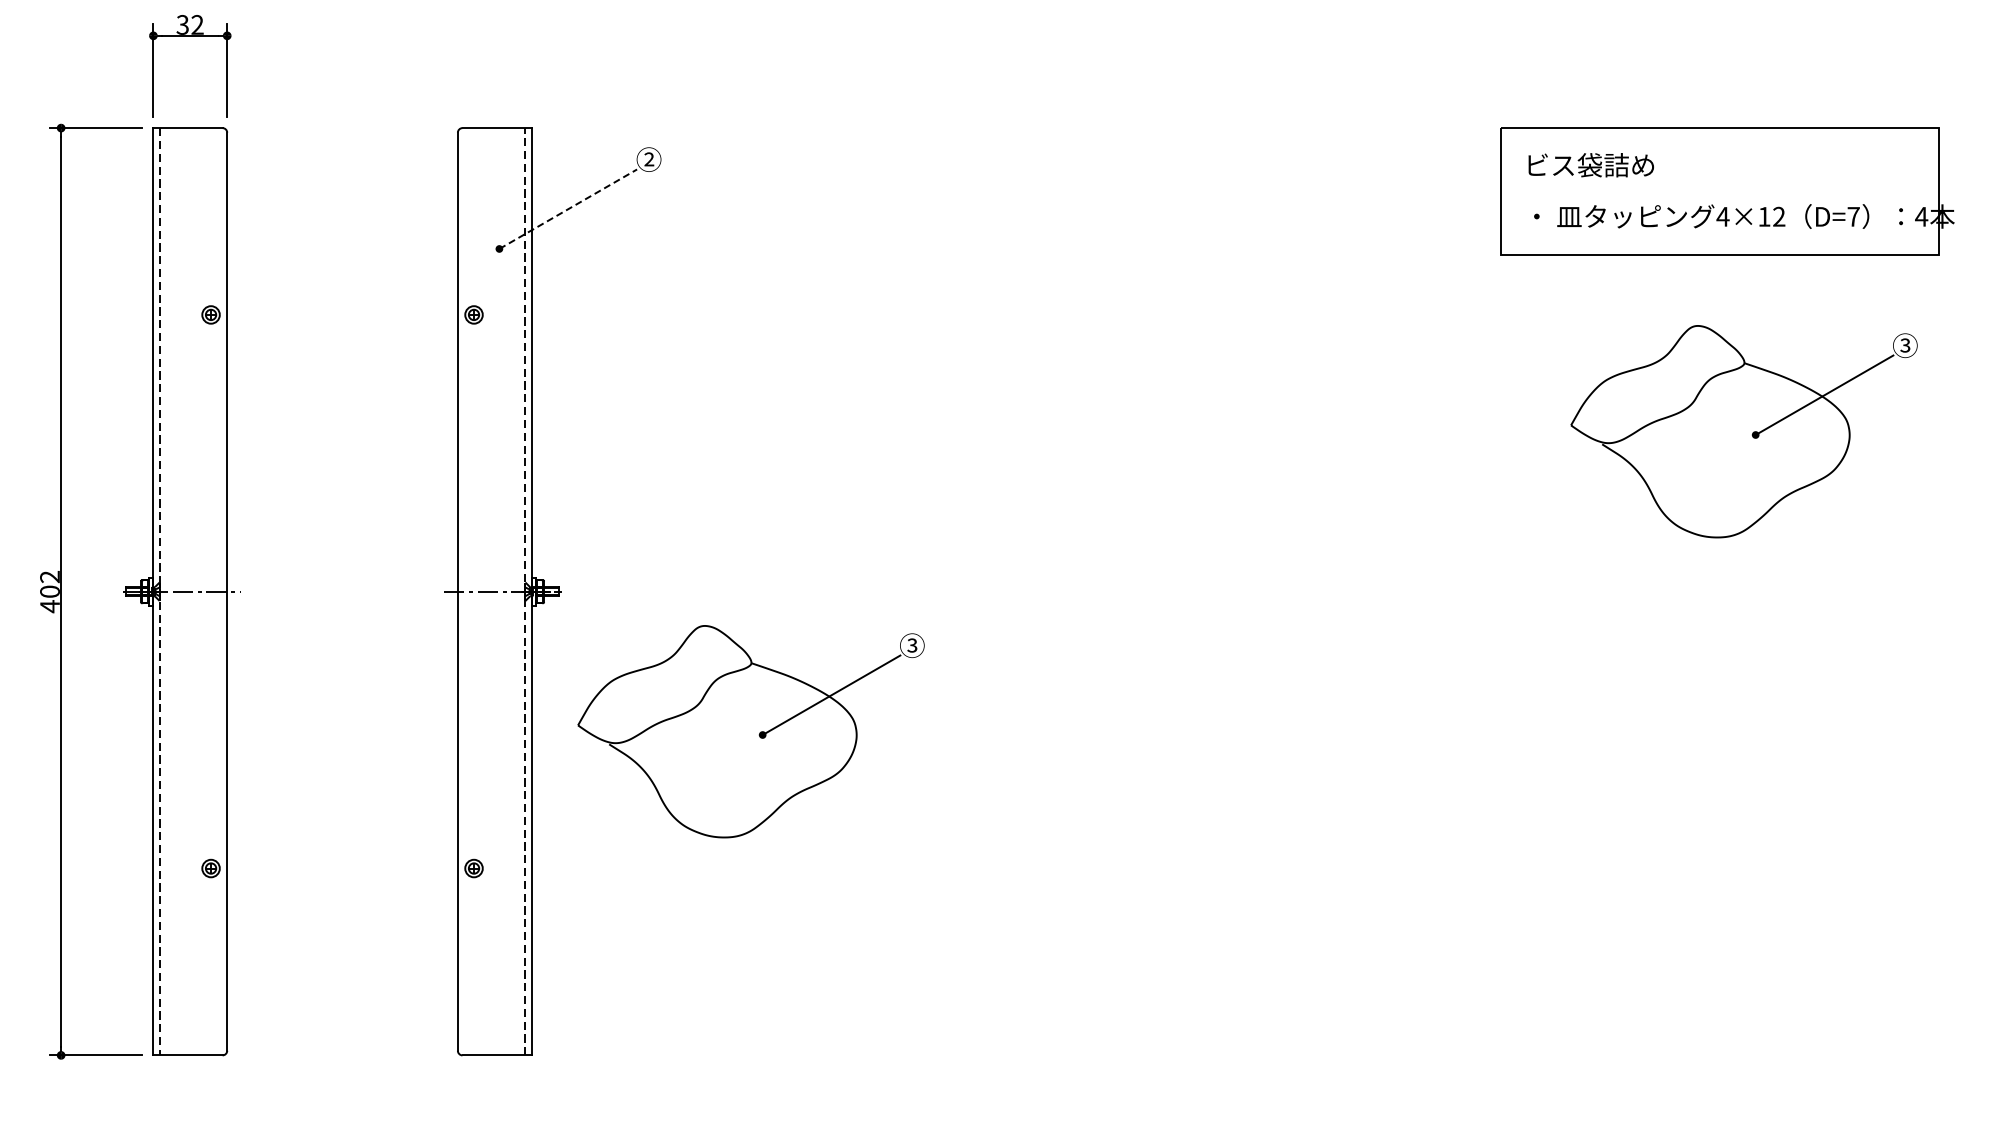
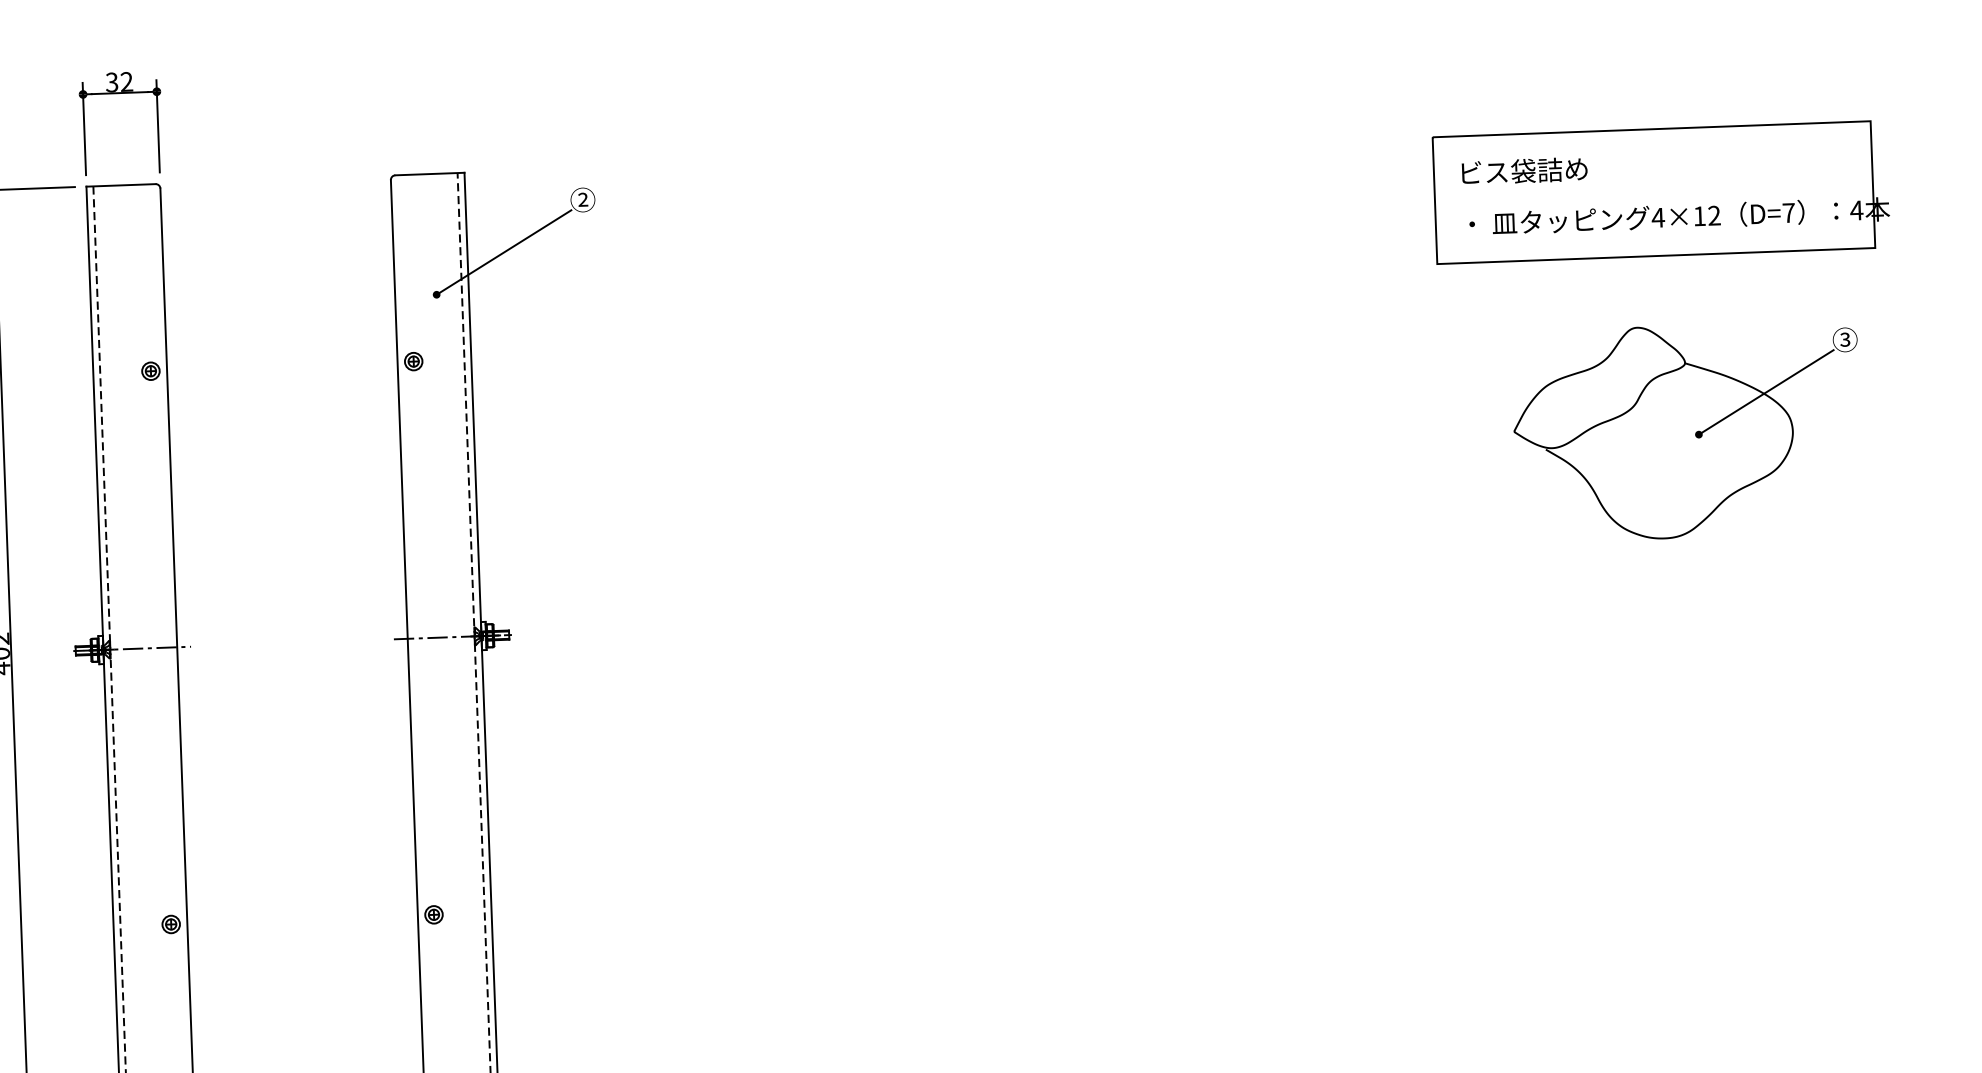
line: (568, 208) -> (504, 251), dashed -> solid
part: (750, 731) -> (705, 767), removed

